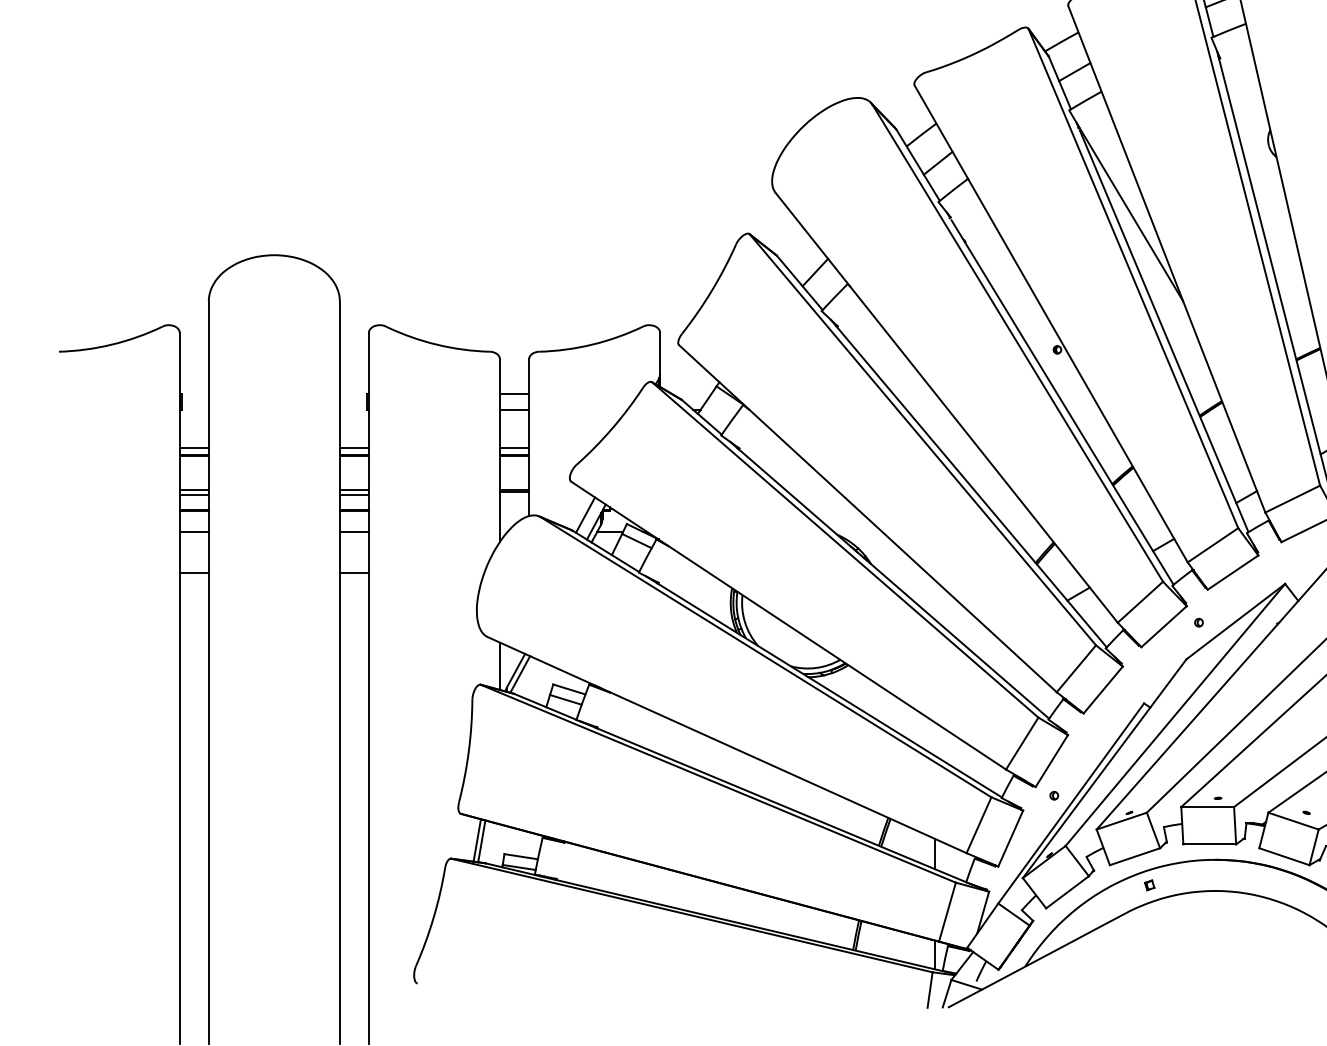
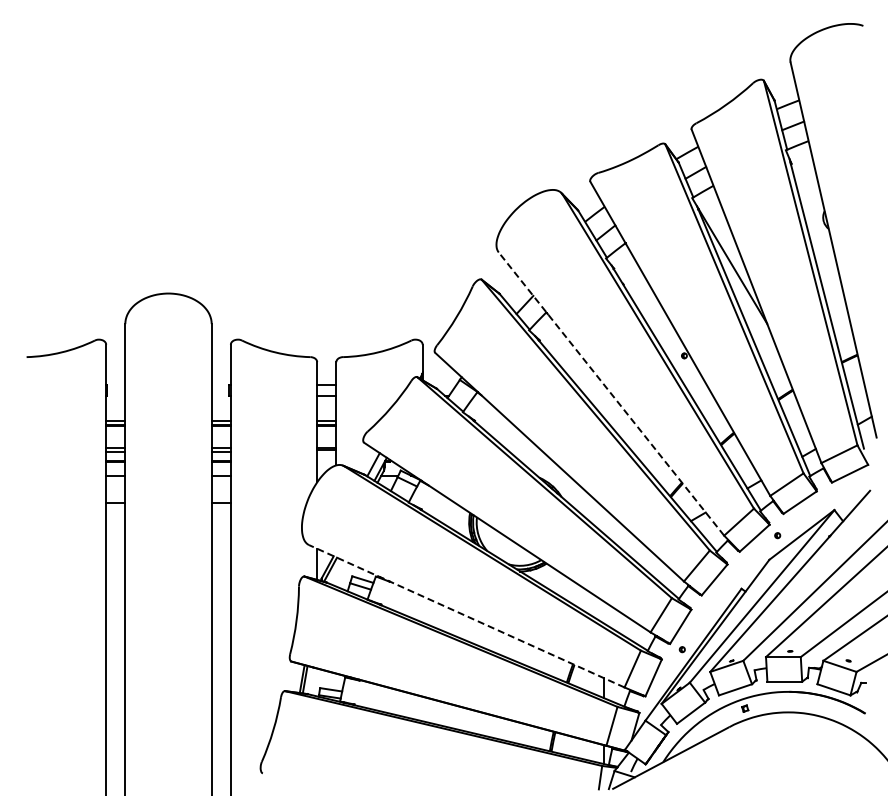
line: (946, 408) -> (611, 394), solid -> dashed
line: (726, 745) -> (466, 616), solid -> dashed

